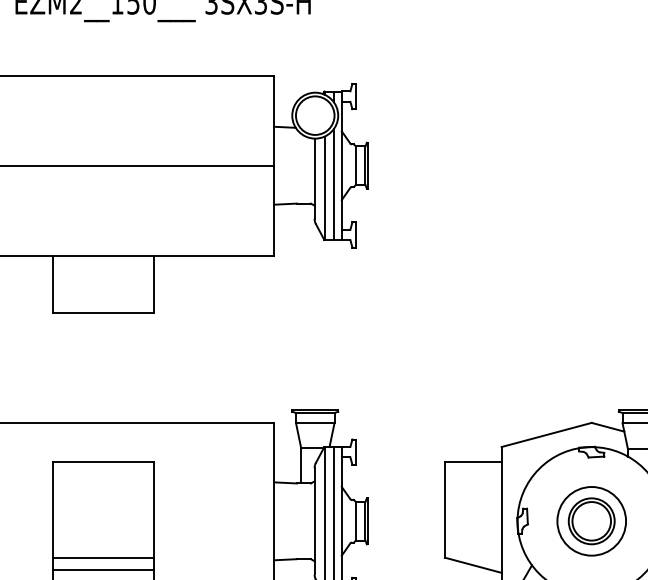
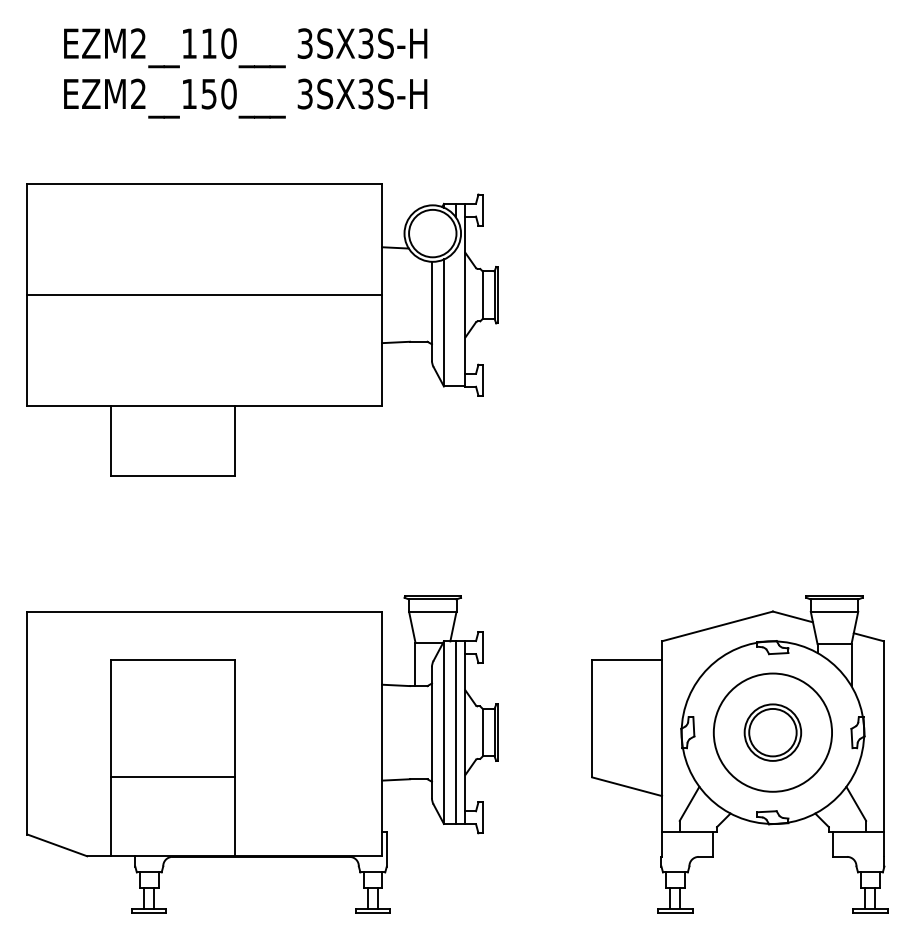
line: (333, 183) -> (455, 317), removed
circle: (591, 521) -> (772, 732), size x1.4
line: (103, 570) -> (172, 793), removed

